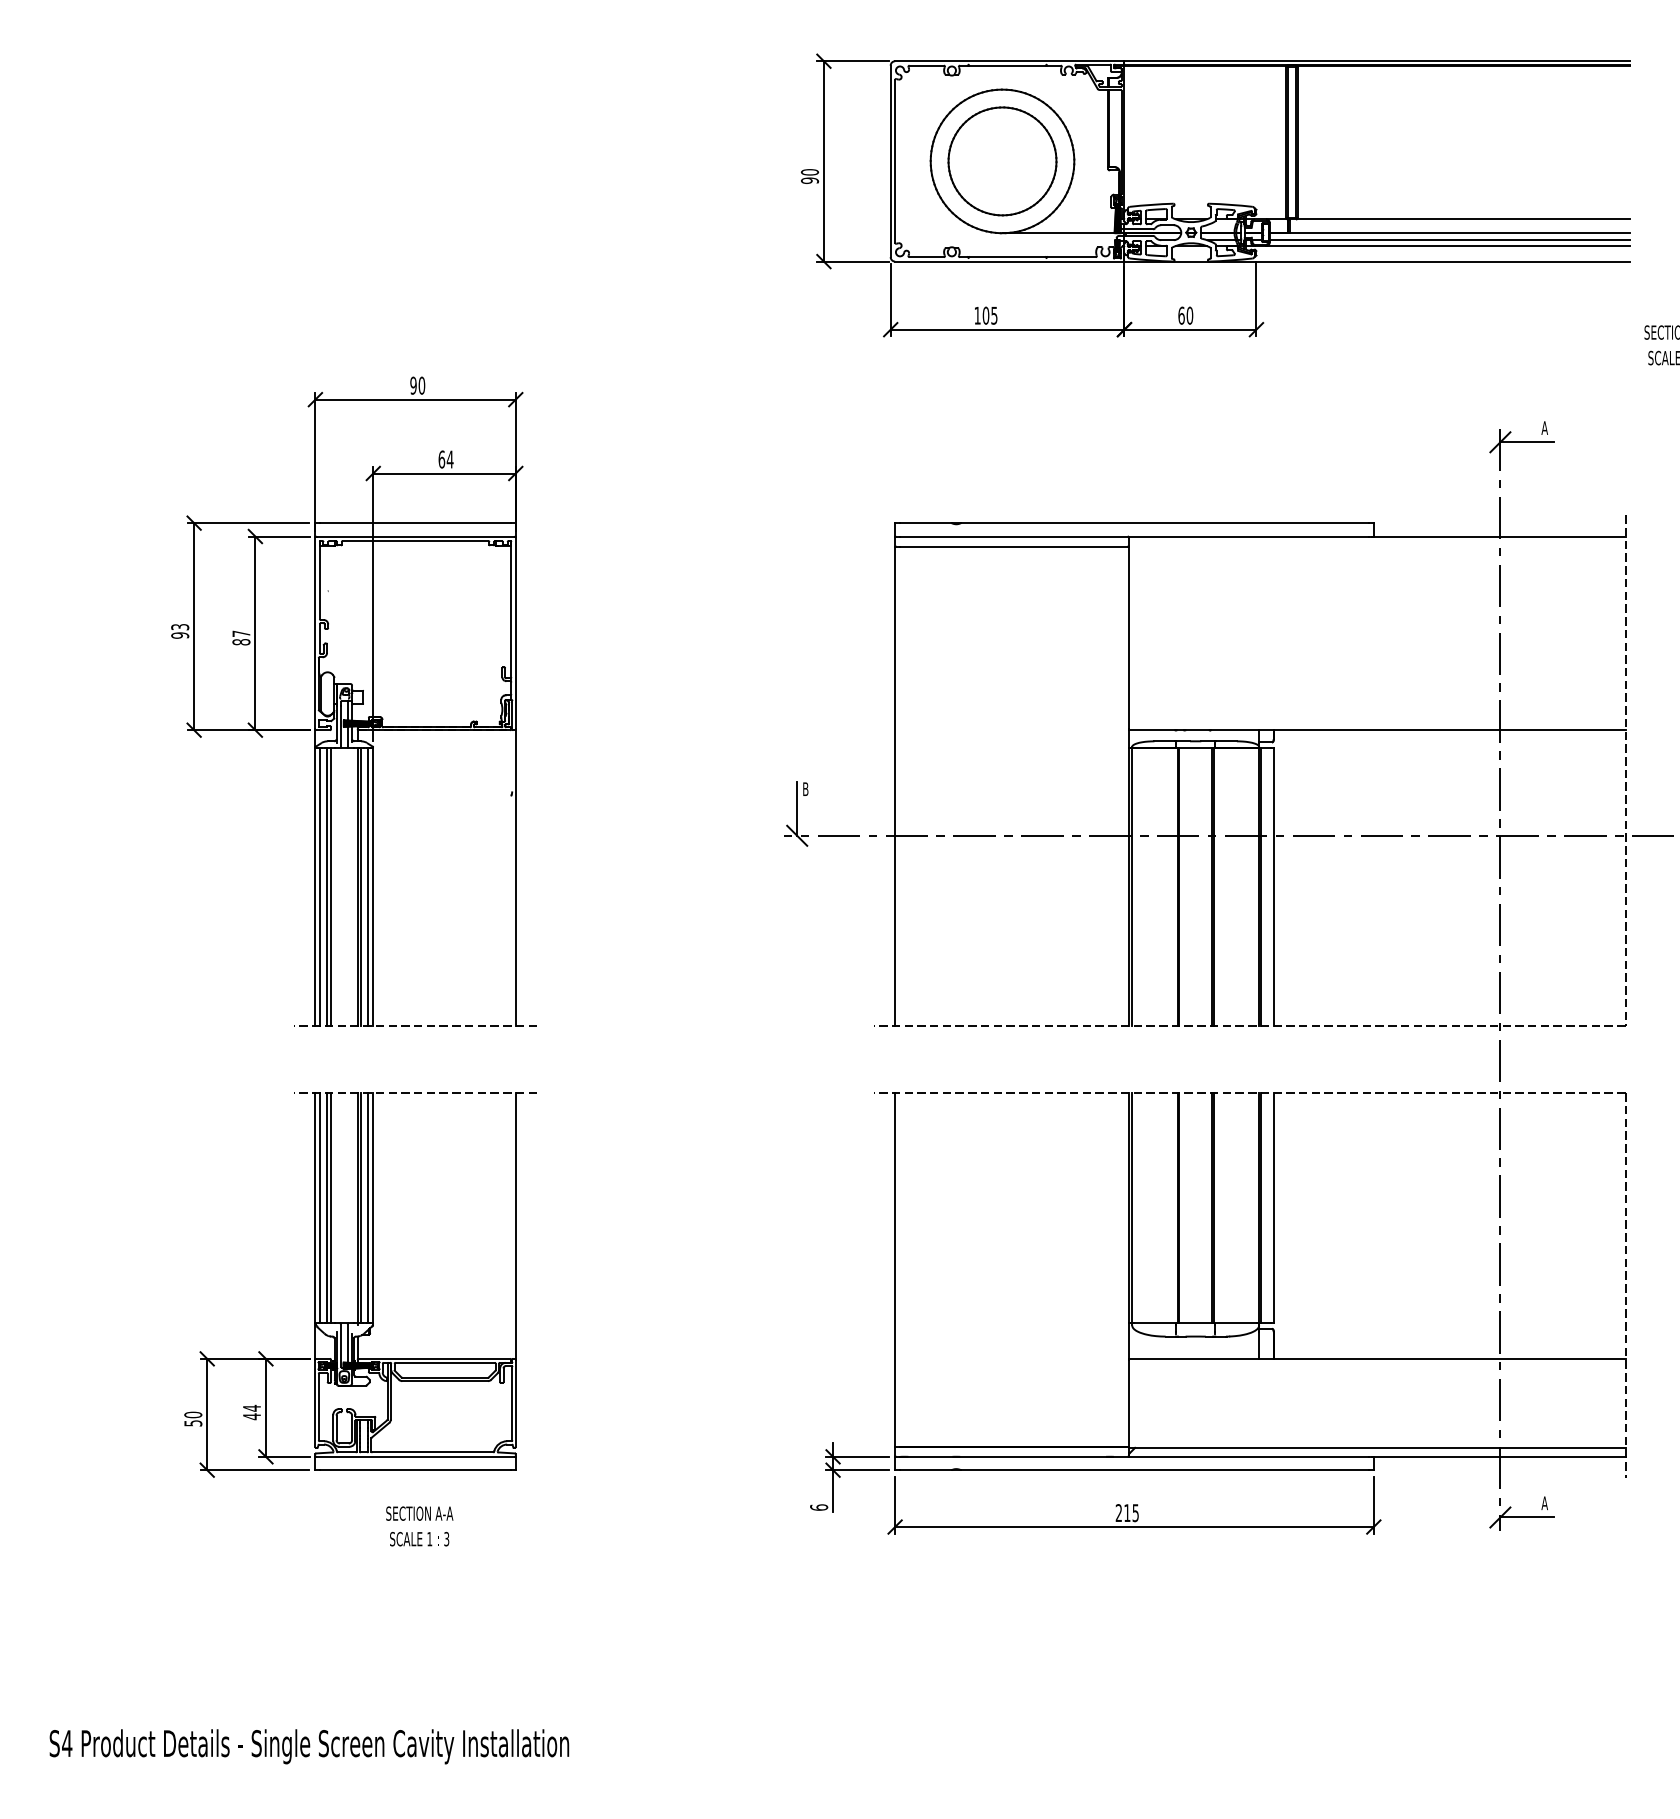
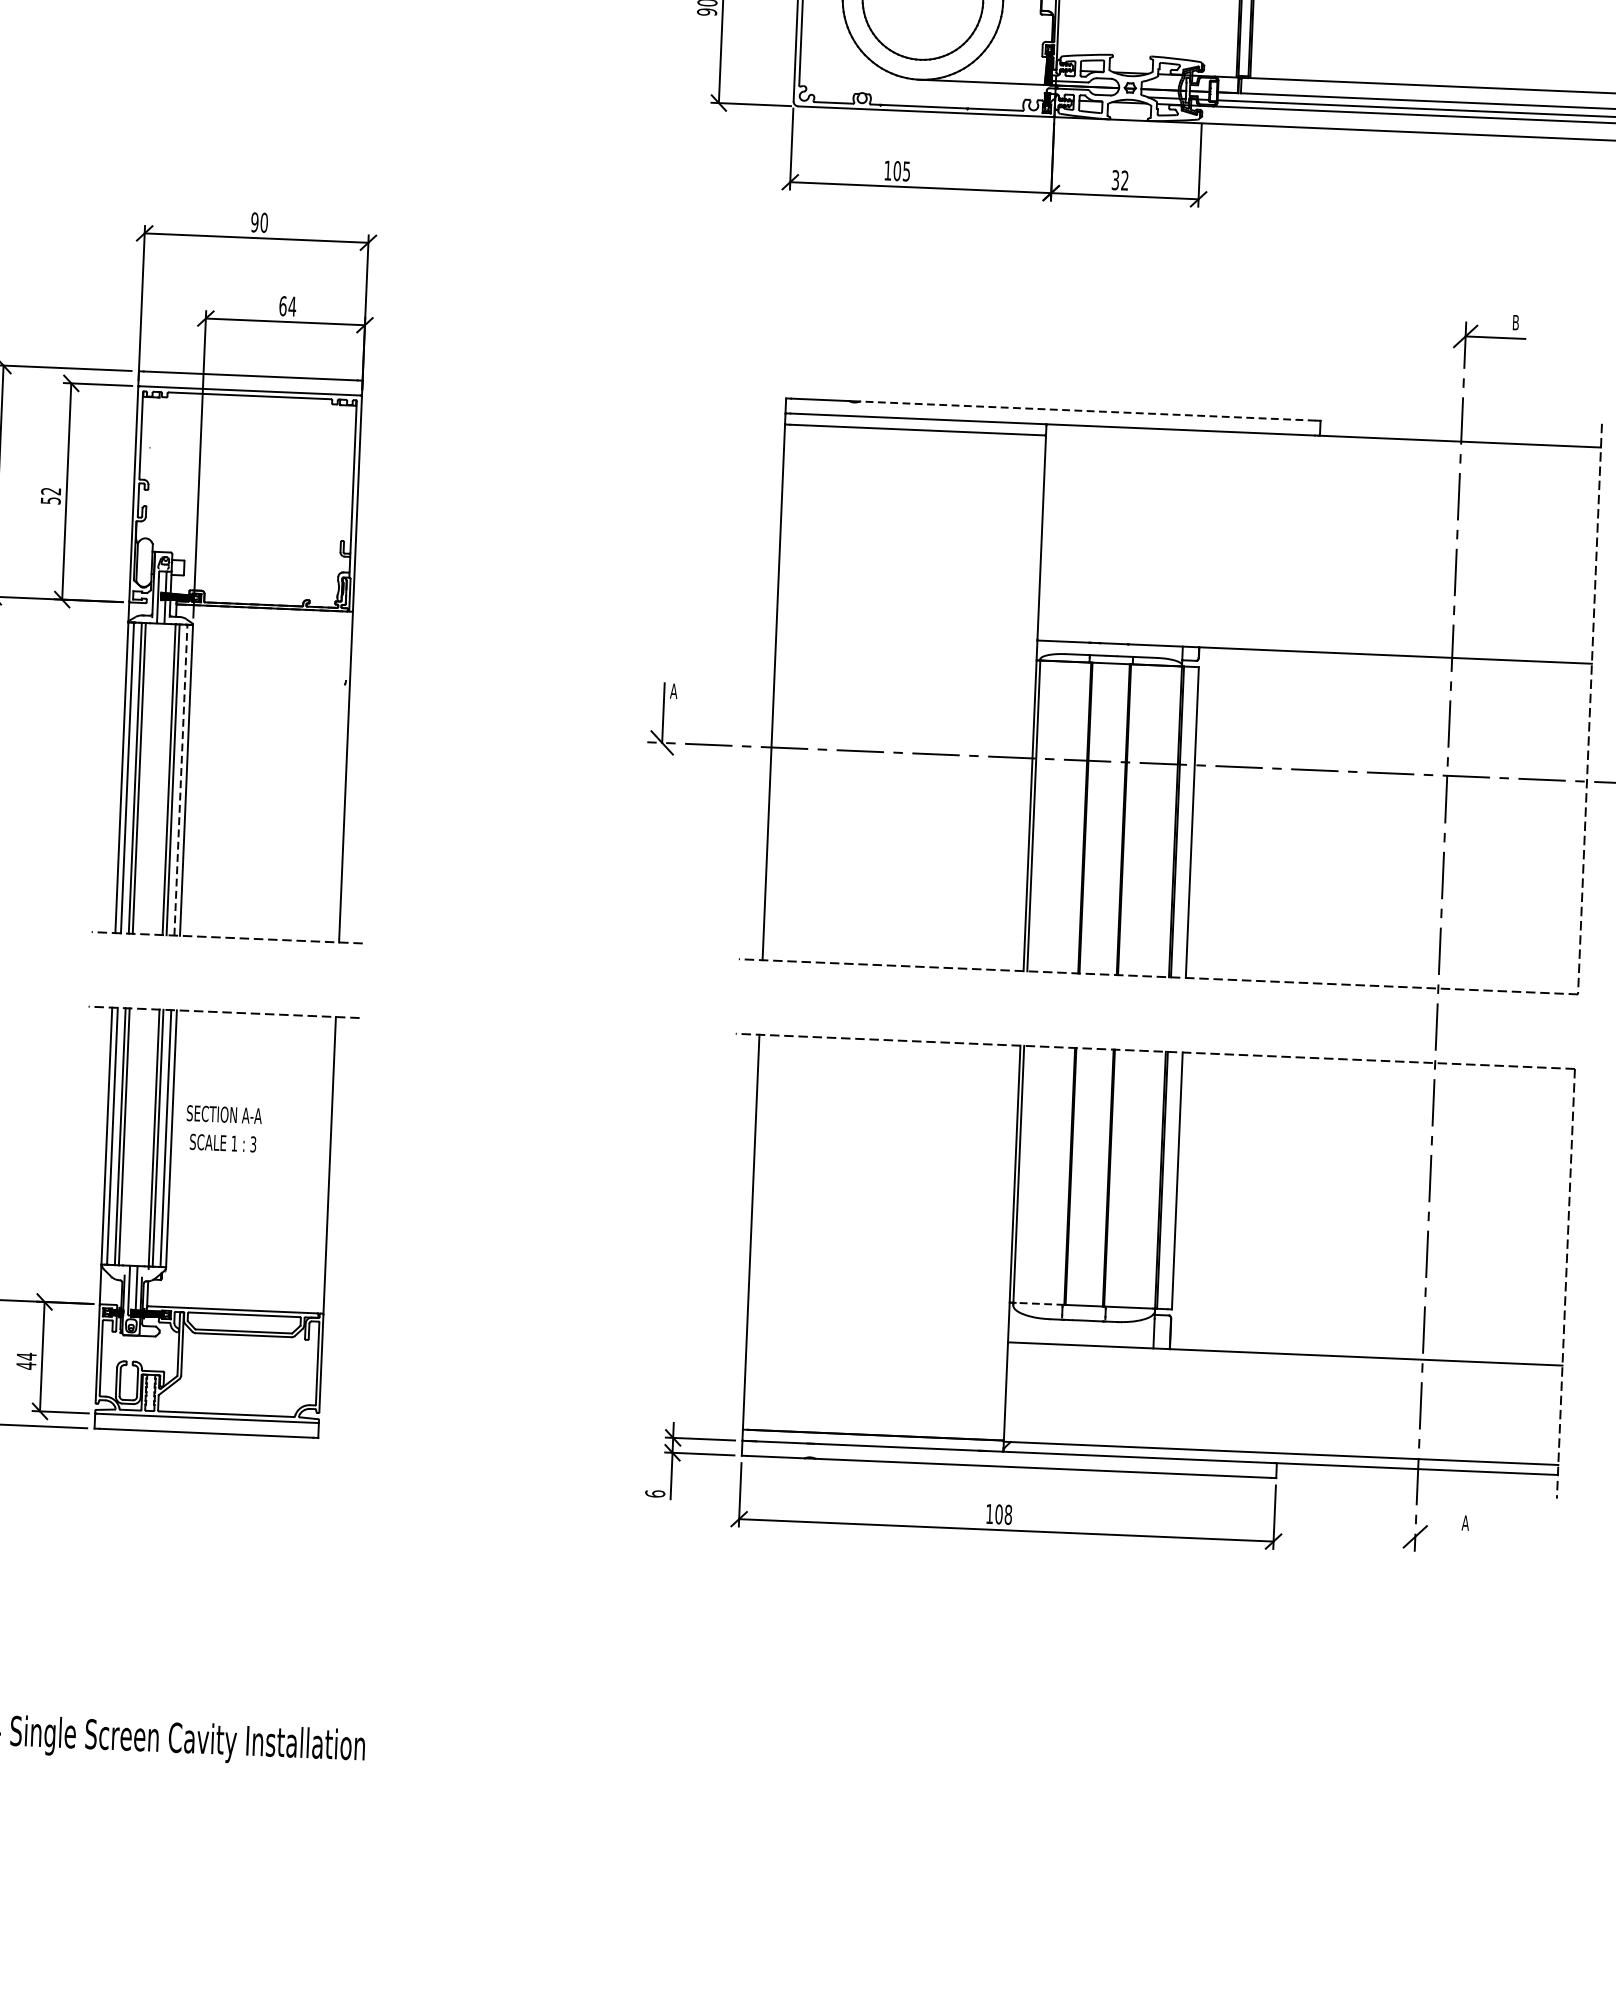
text: (1185, 315) -> (1120, 180), 60 -> 32
text: (1544, 427) -> (1515, 322), A -> B
line: (1164, 523) -> (1086, 411), solid -> dashed
text: (241, 637) -> (51, 495), 87 -> 52
text: (805, 788) -> (673, 690), B -> A
line: (368, 886) -> (181, 779), solid -> dashed
line: (1156, 1323) -> (1040, 1304), solid -> dashed
text: (1126, 1513) -> (998, 1514), 215 -> 108
line: (1526, 1517) -> (1444, 1538), removed
text: (419, 1526) -> (223, 1129), moved

